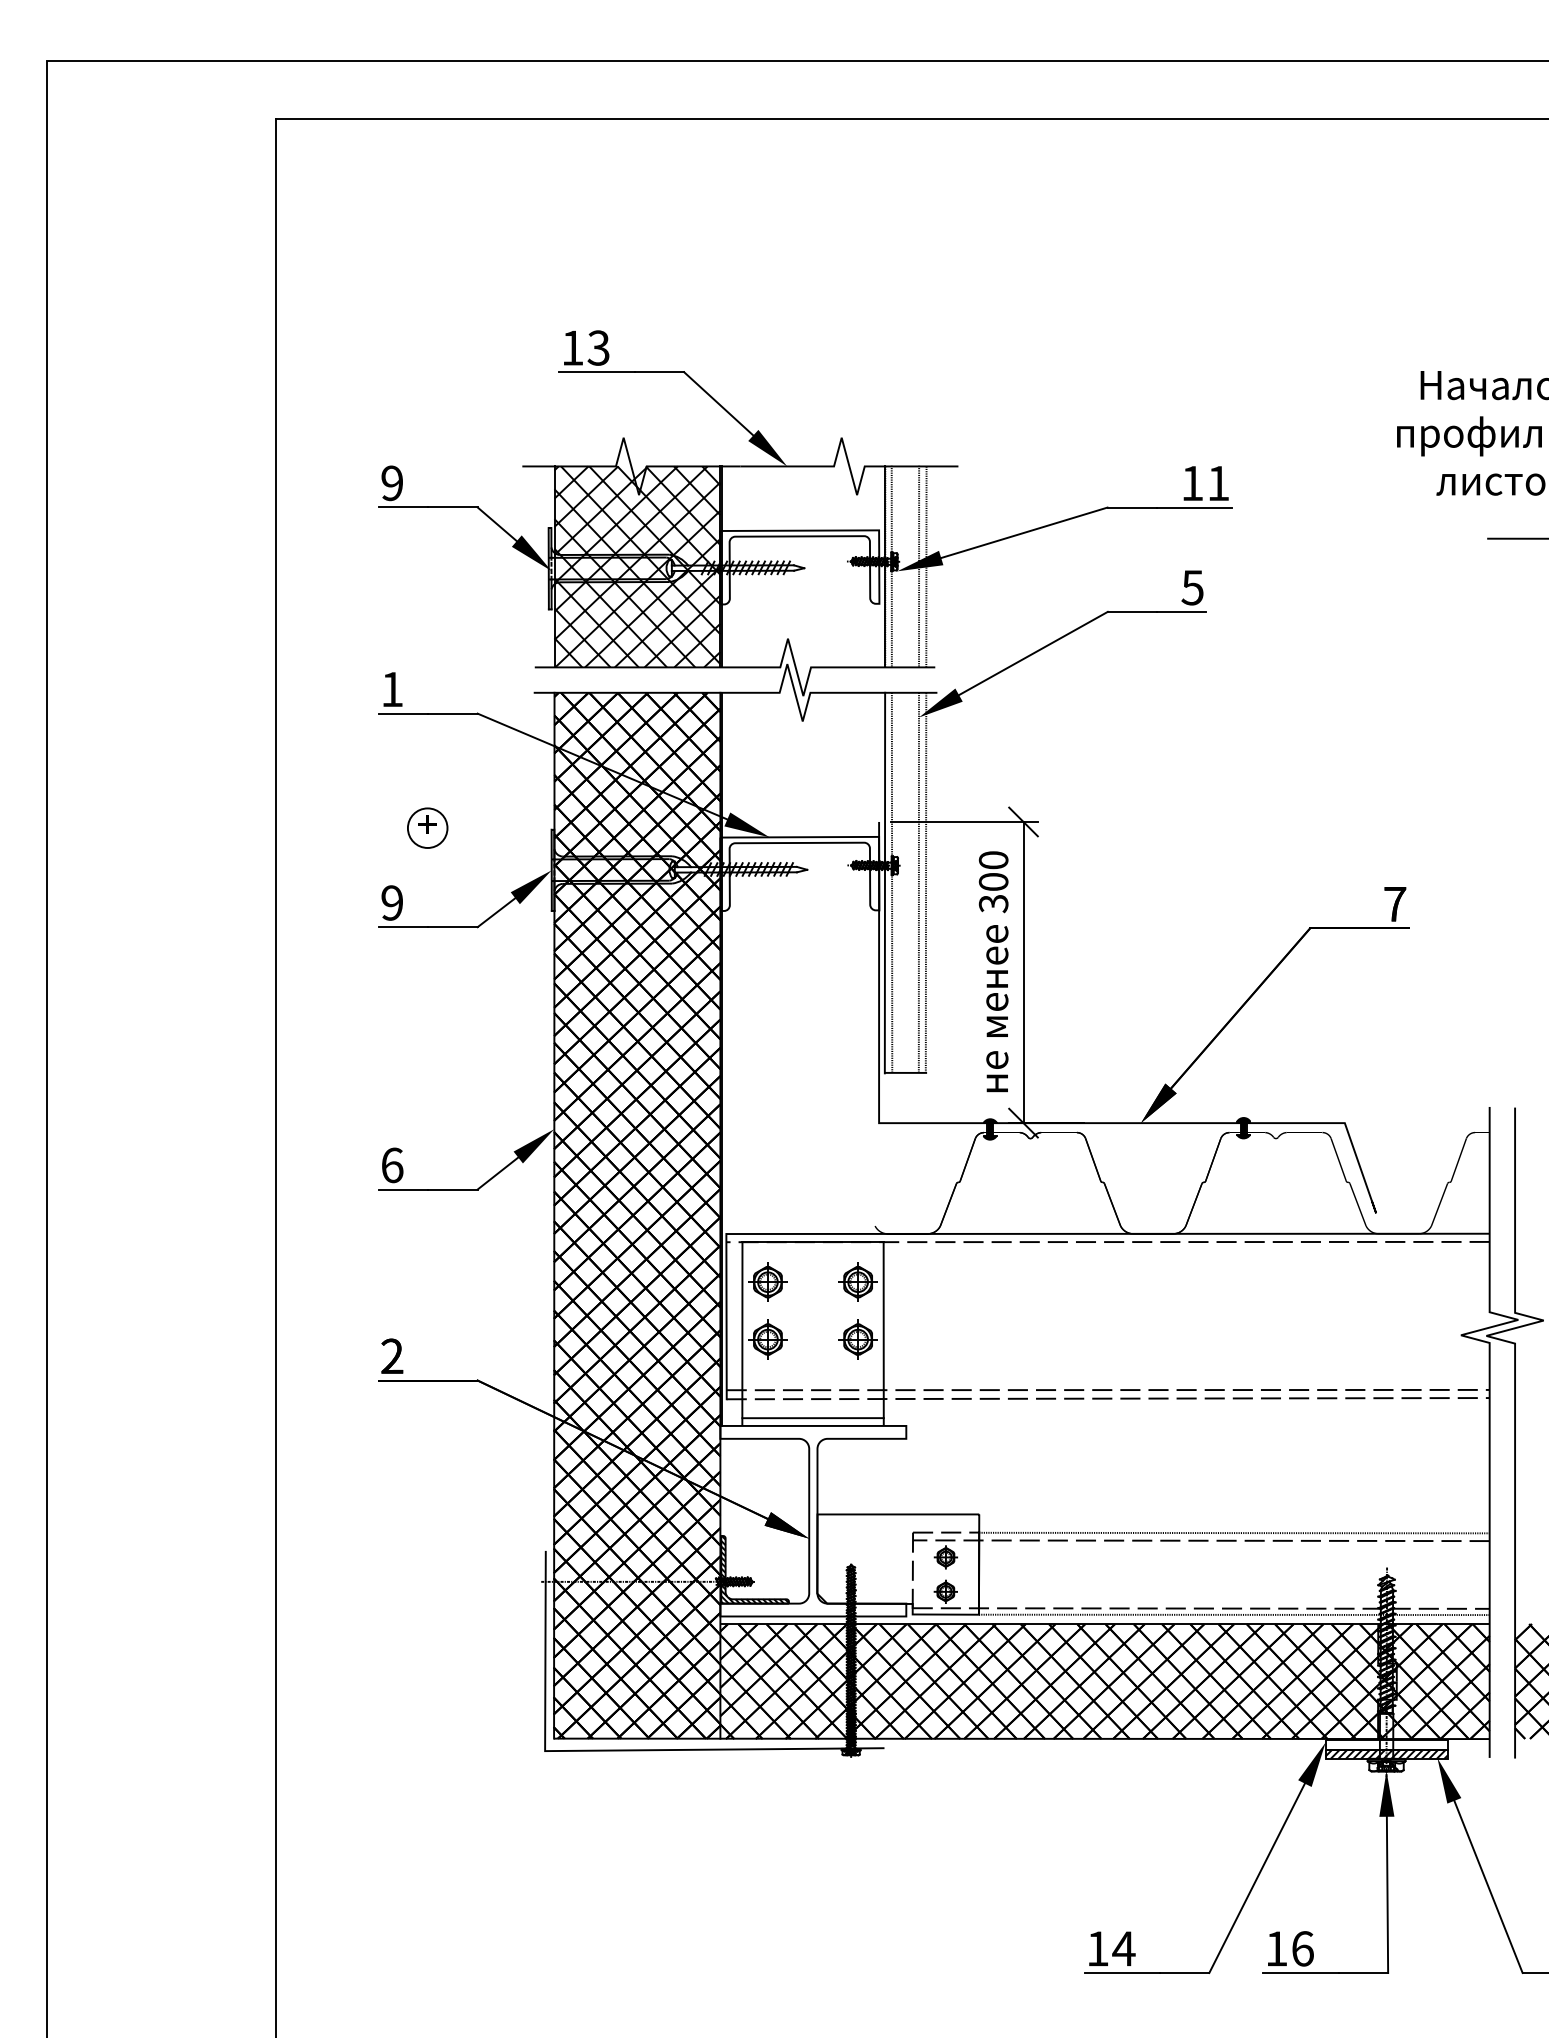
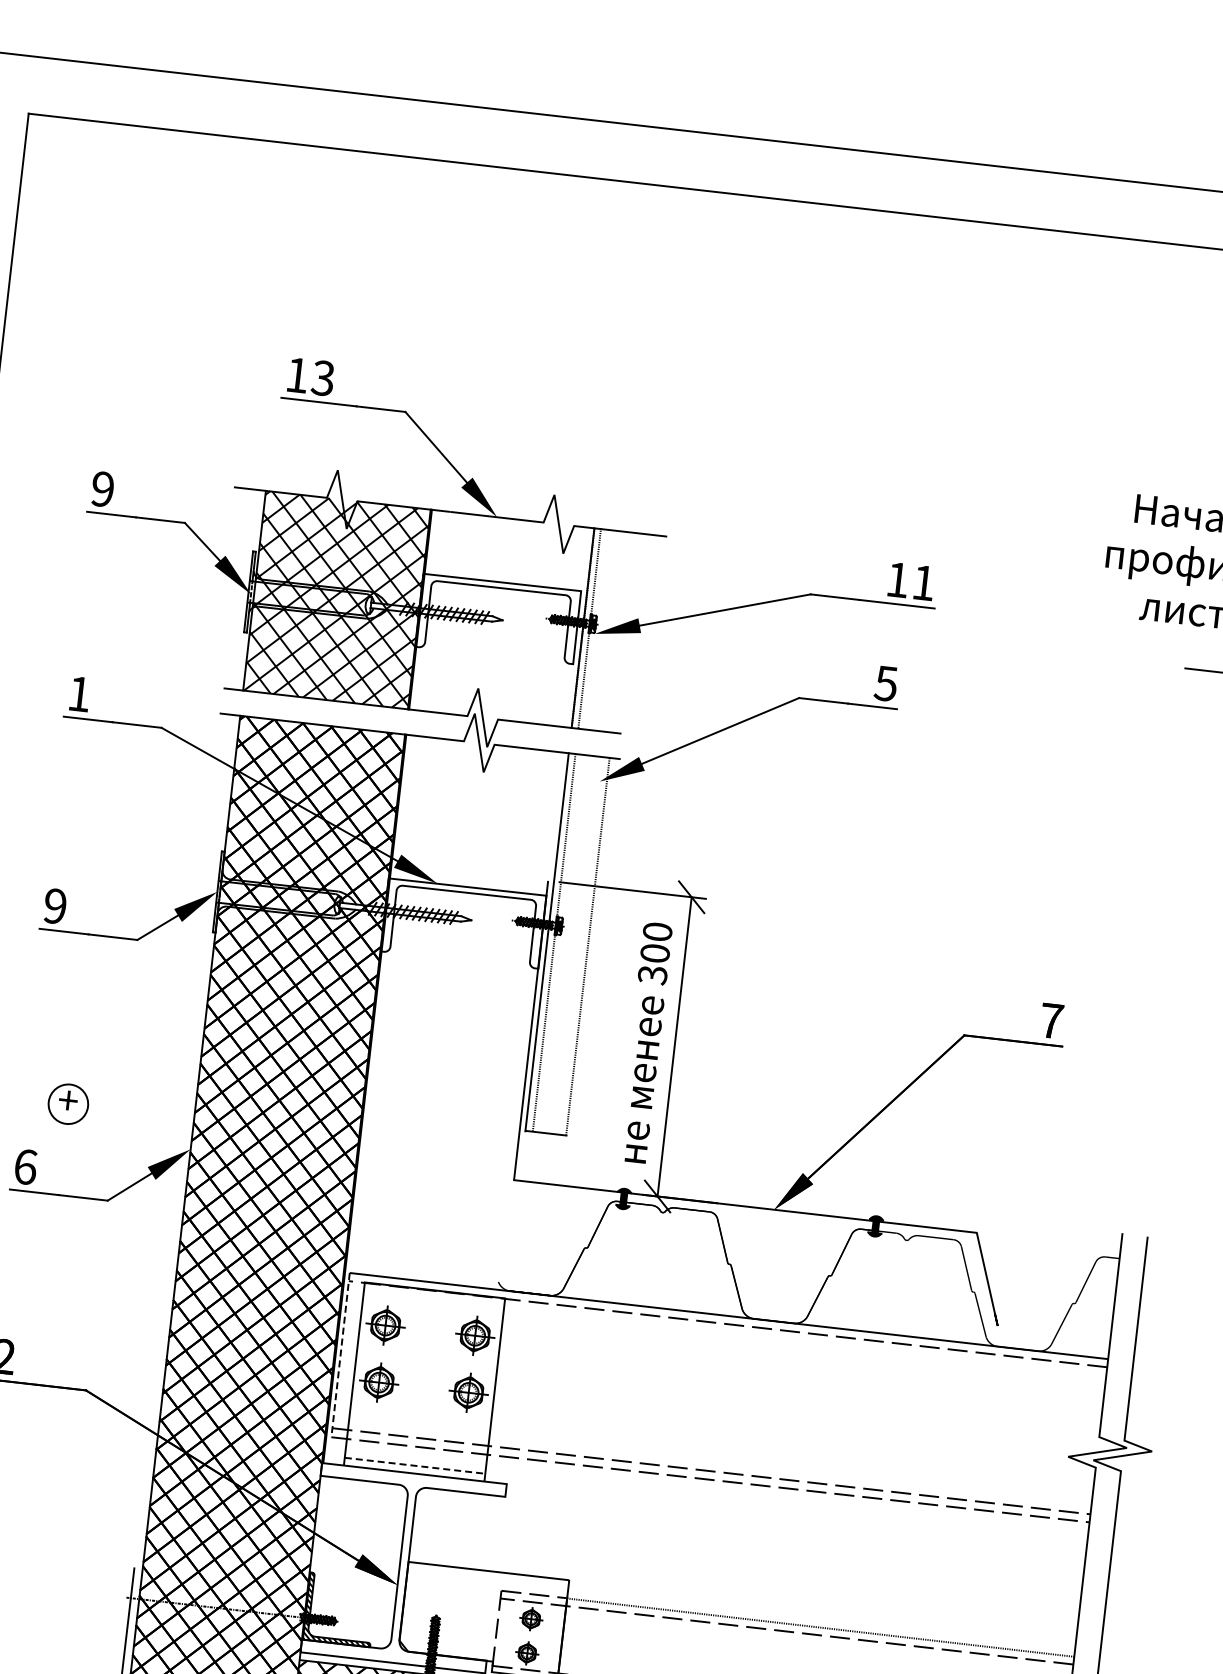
line: (919, 566) -> (617, 631), removed
line: (926, 566) -> (624, 632), removed
part: (427, 827) -> (68, 1103), moved
line: (918, 882) -> (580, 945), removed
line: (726, 1316) -> (340, 1354), solid -> dashed
line: (813, 1418) -> (415, 1466), solid -> dashed

